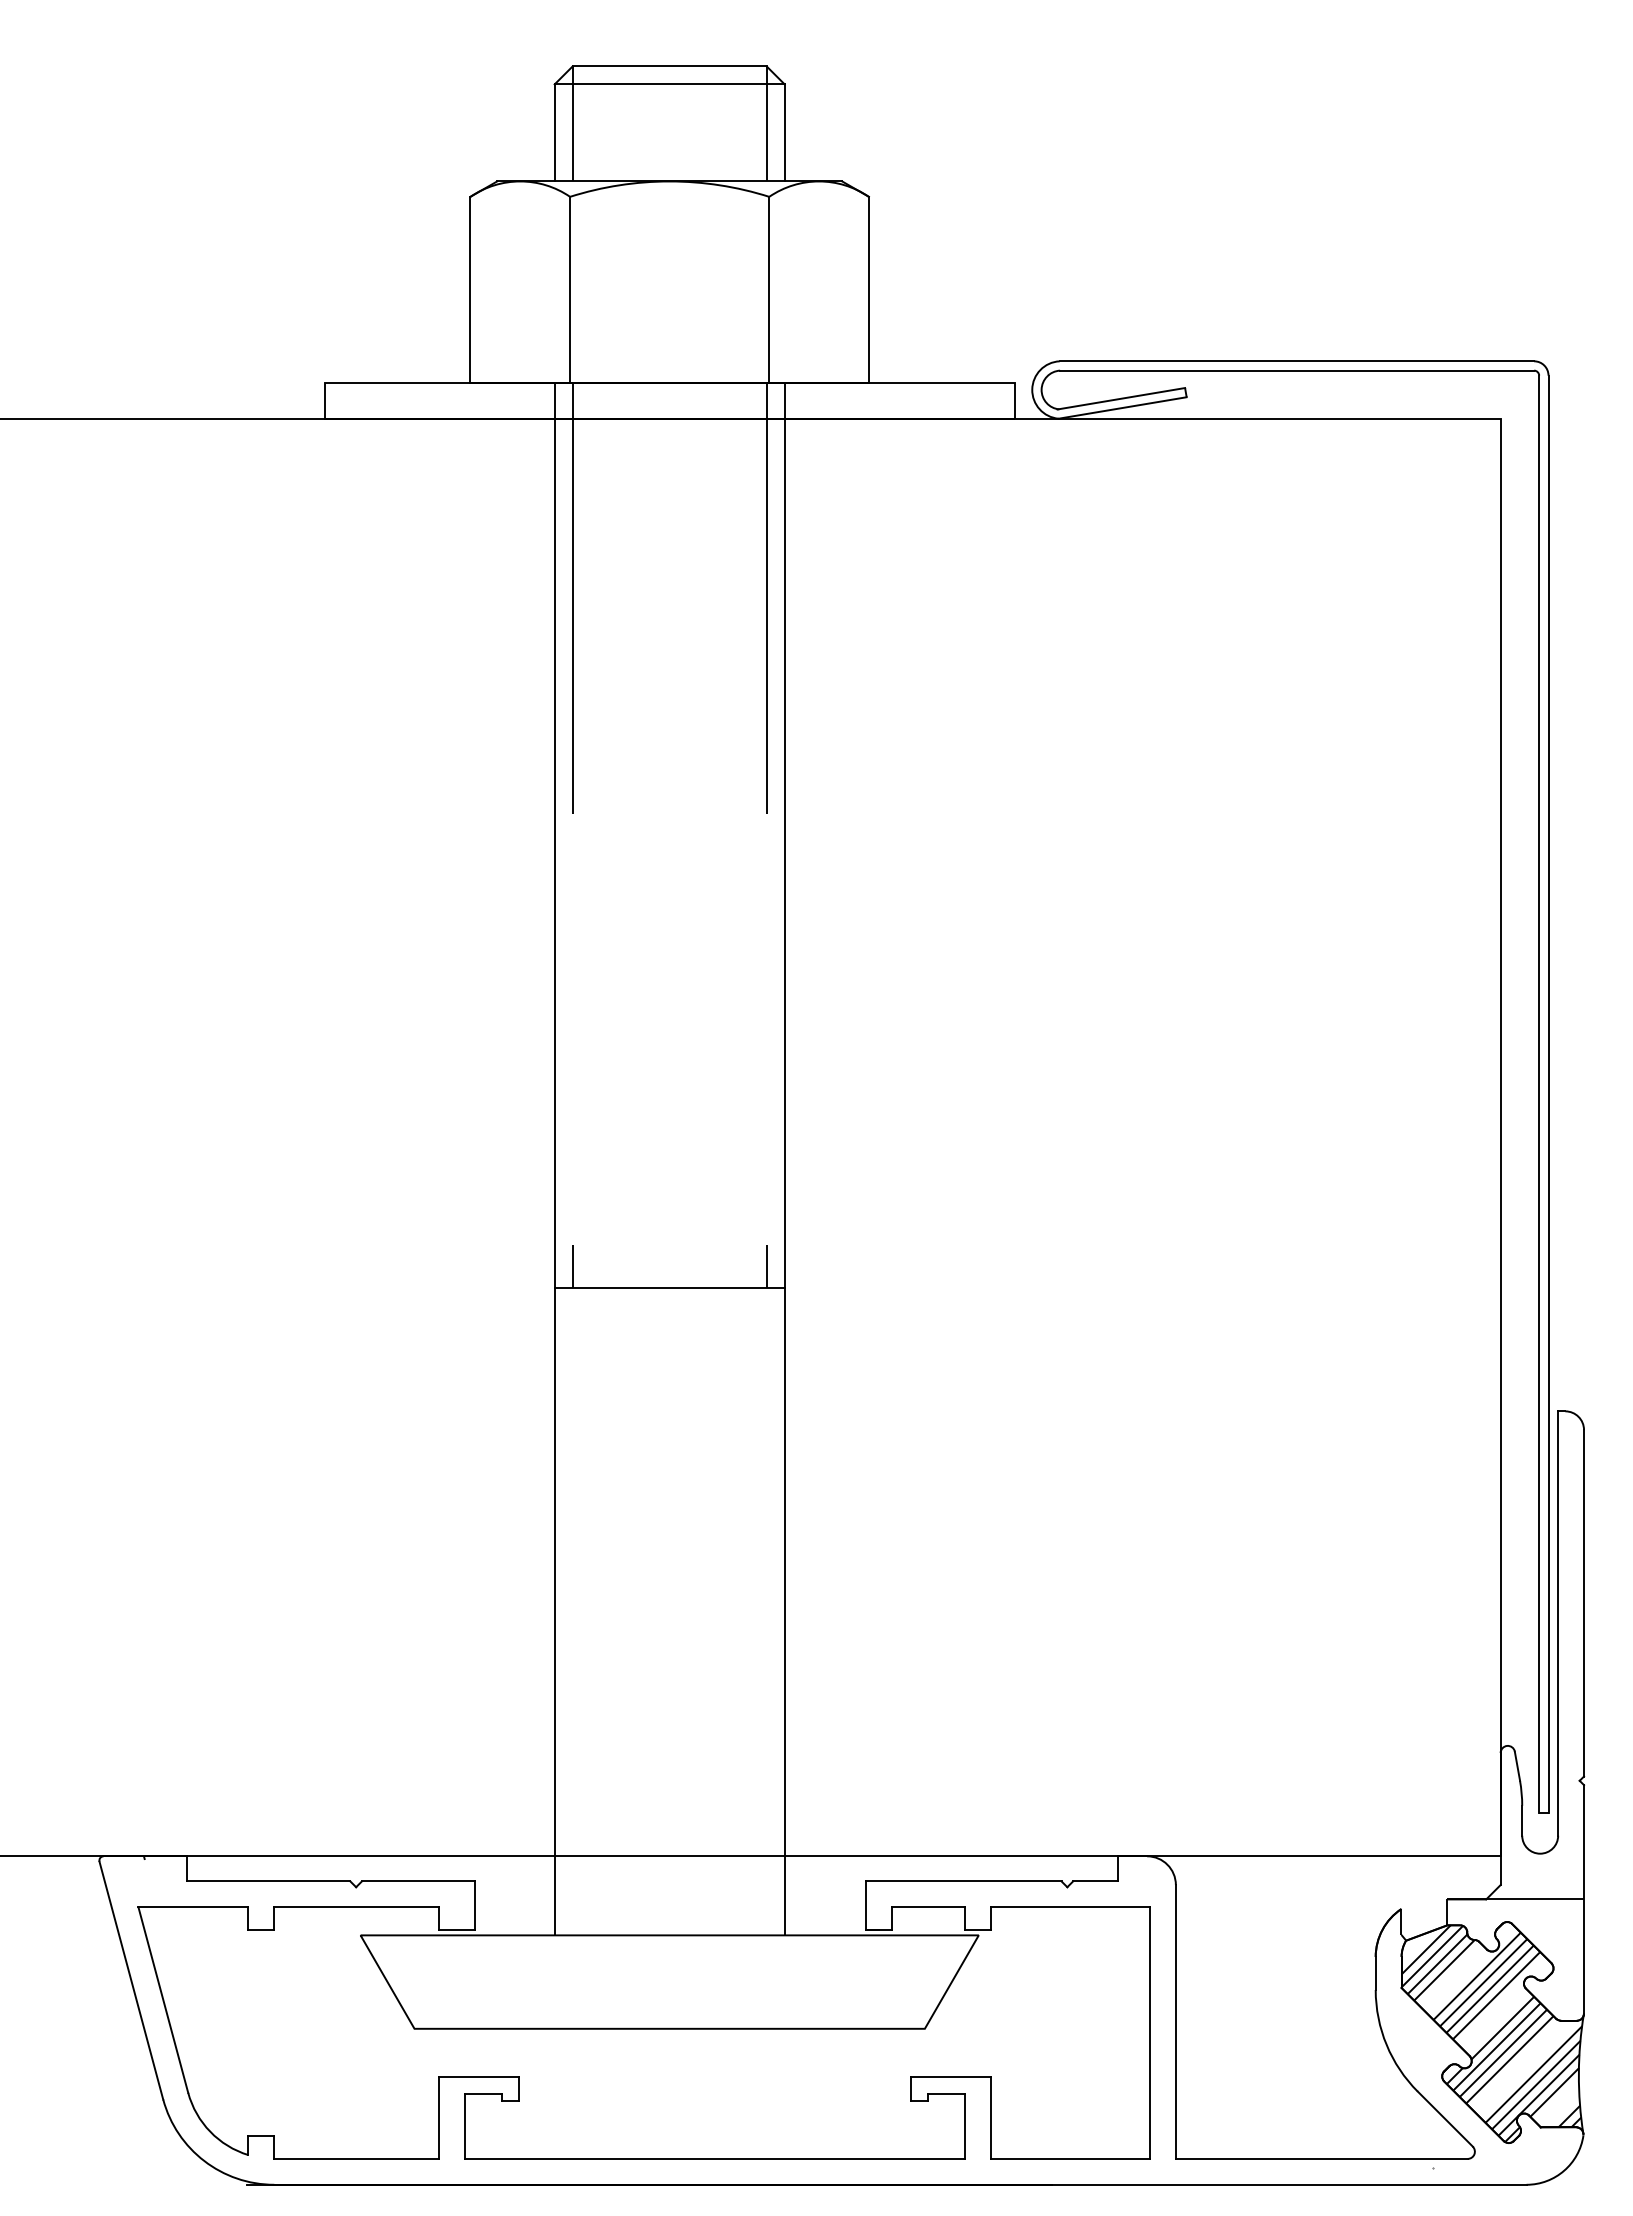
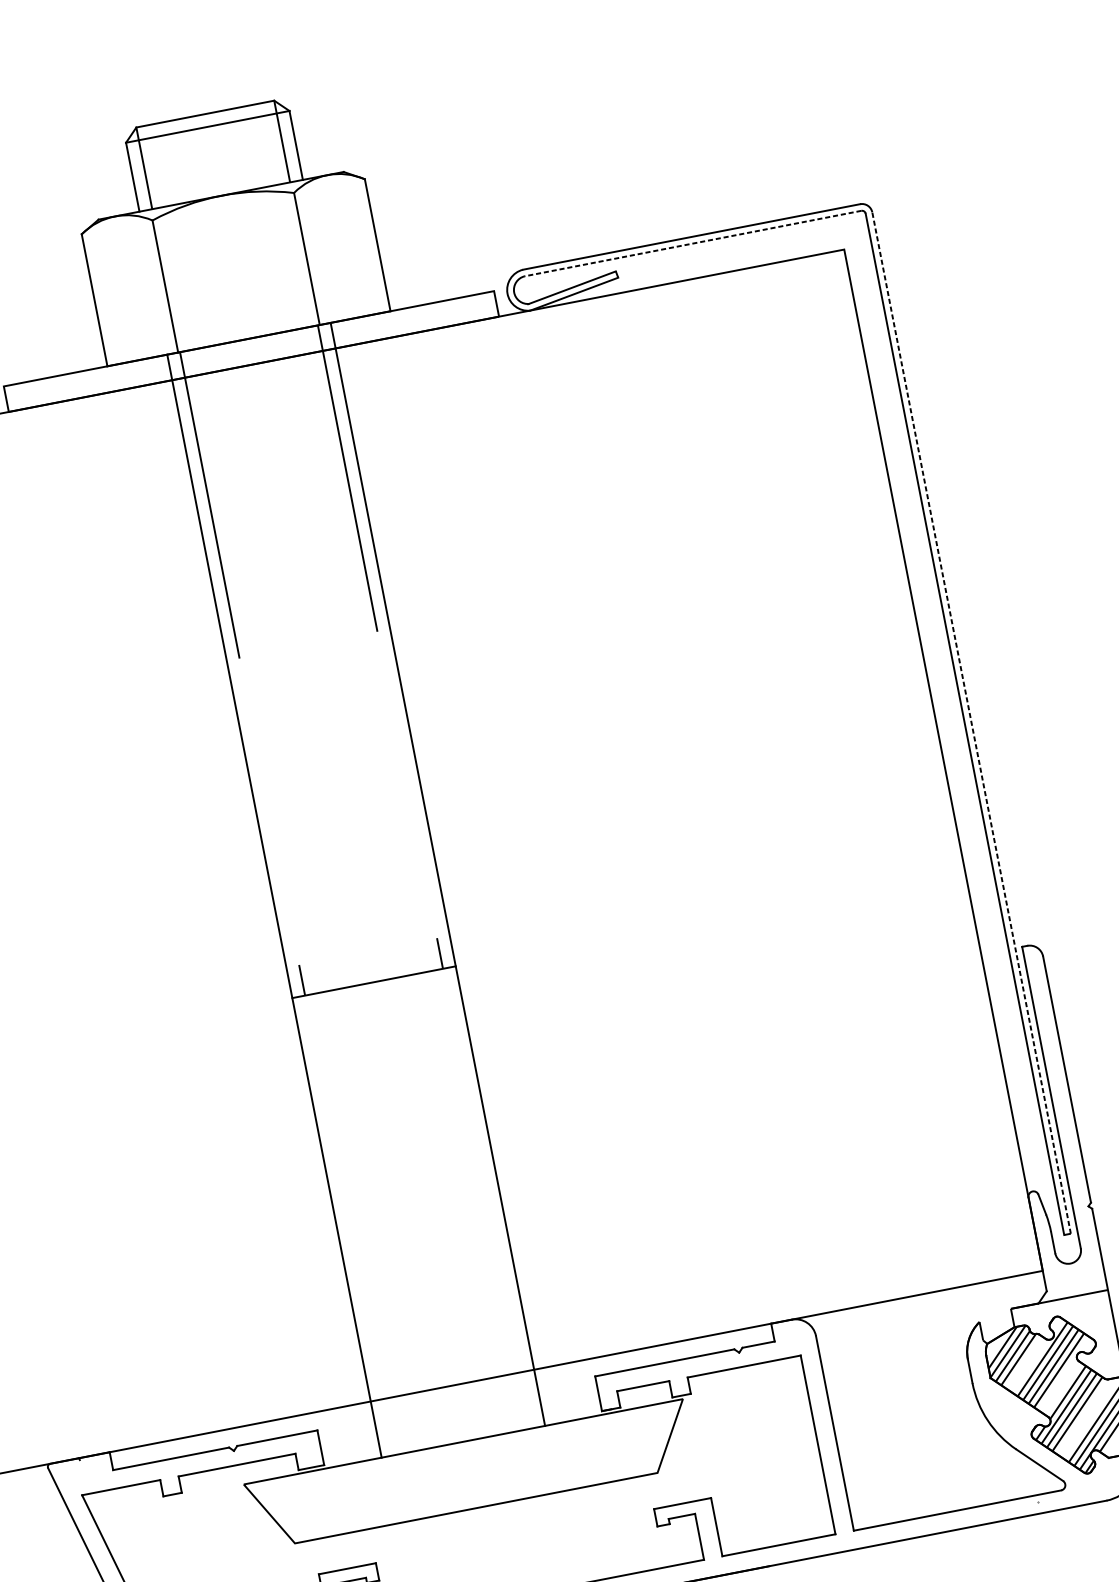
line: (1296, 370) -> (692, 243), solid -> dashed
line: (1548, 1094) -> (971, 723), solid -> dashed

